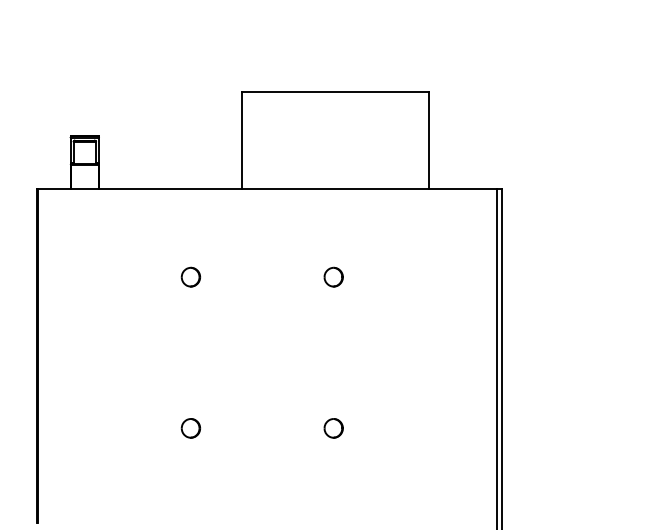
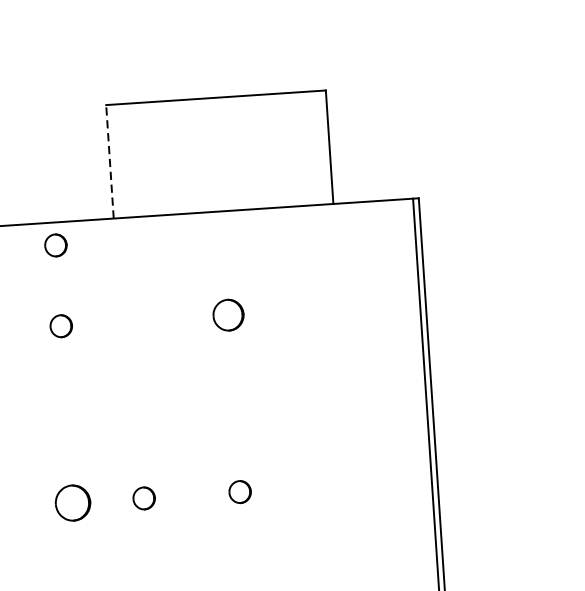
line: (241, 139) -> (109, 161), solid -> dashed
part: (190, 207) -> (55, 244), added
part: (333, 276) -> (228, 314), size x1.4
part: (190, 428) -> (72, 503), size x1.6
part: (251, 428) -> (143, 498), added

